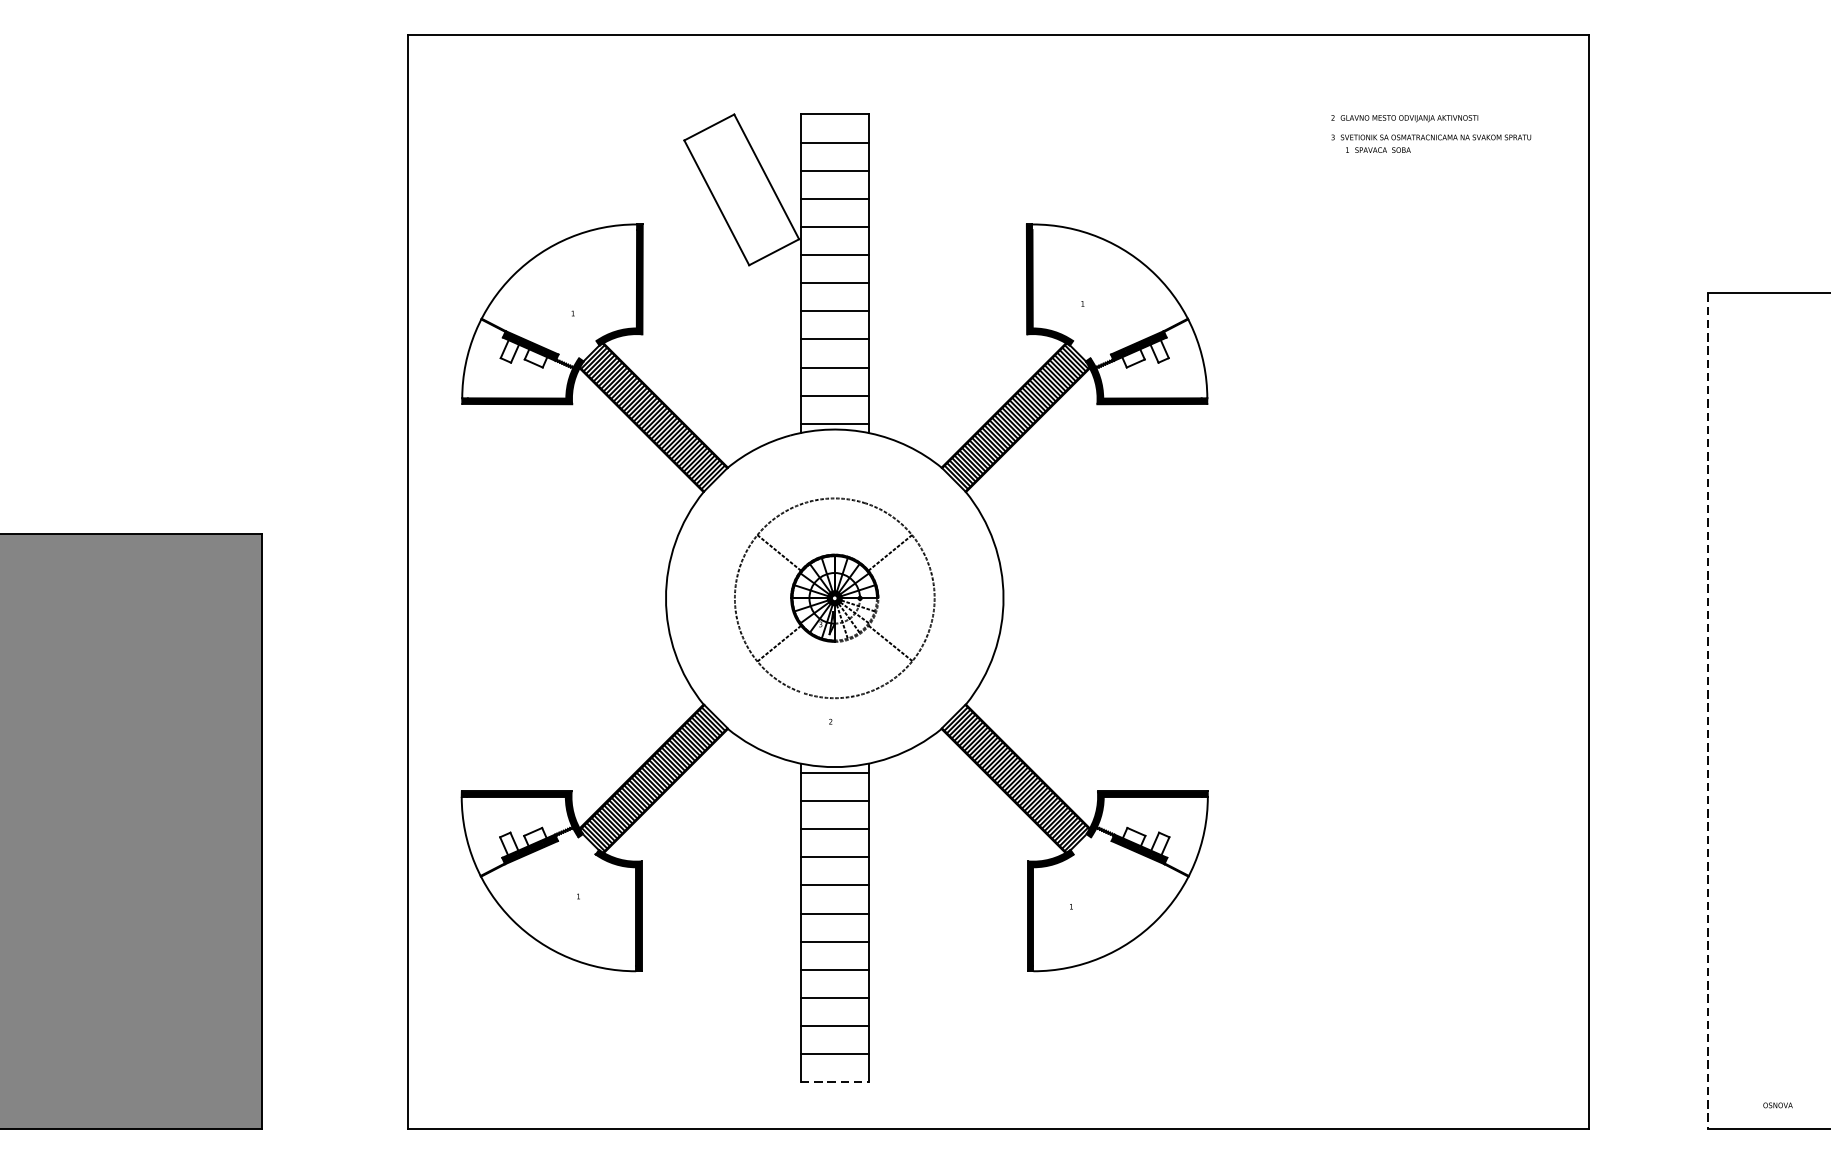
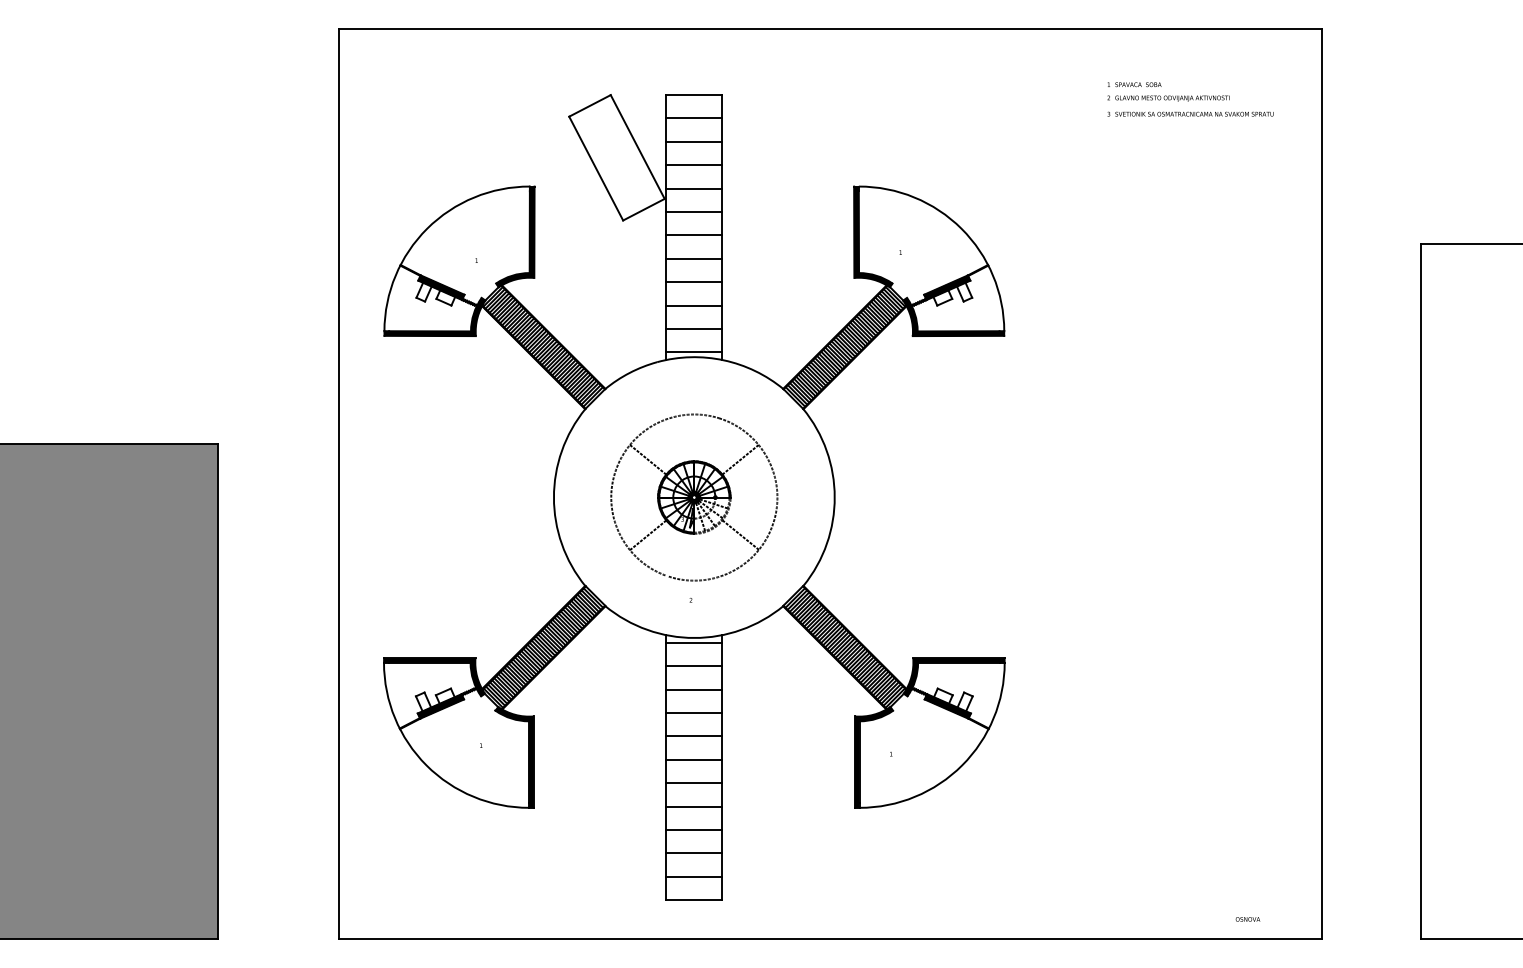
text: (1378, 149) -> (1134, 84), moved
line: (1707, 711) -> (1420, 591), dashed -> solid
line: (834, 1082) -> (694, 900), dashed -> solid
text: (1777, 1105) -> (1247, 919), moved

